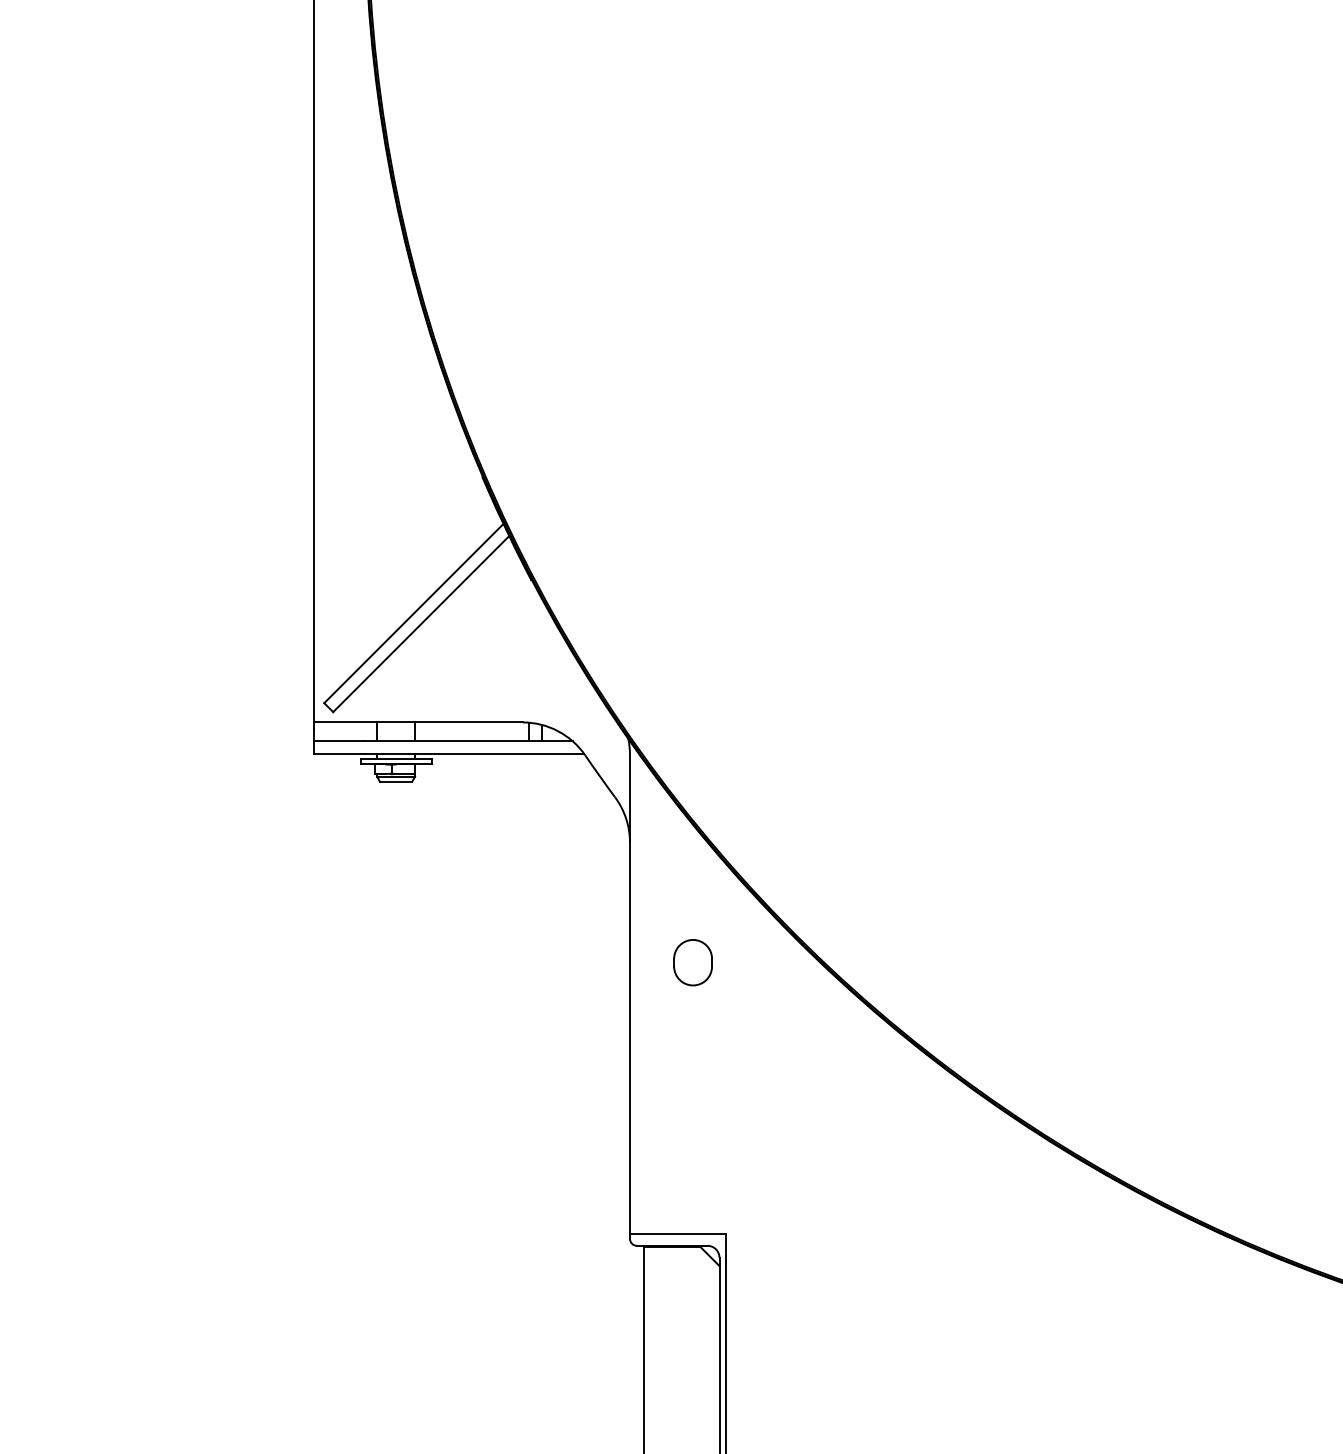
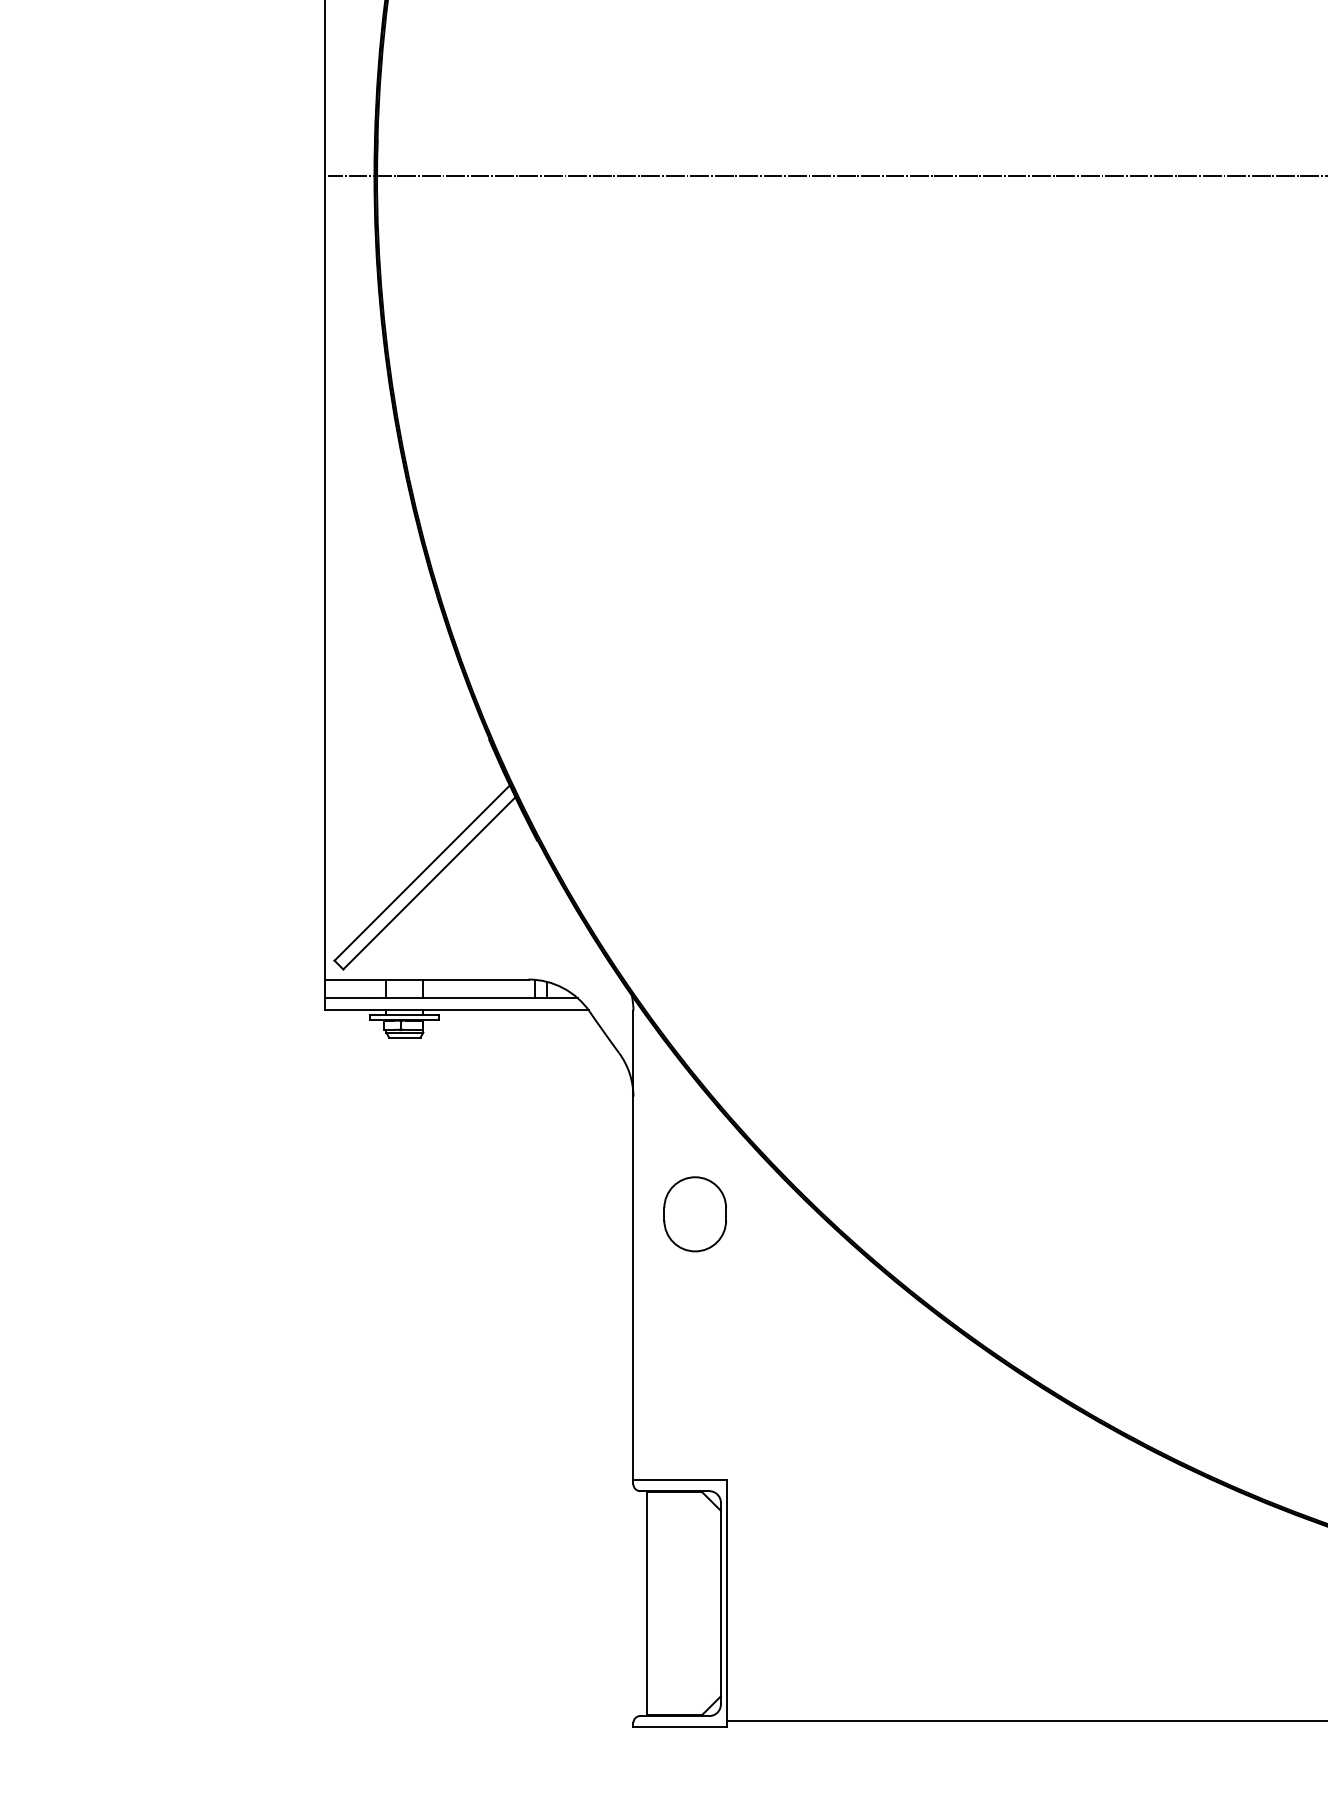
part: (692, 962) -> (694, 1214), size x1.67

